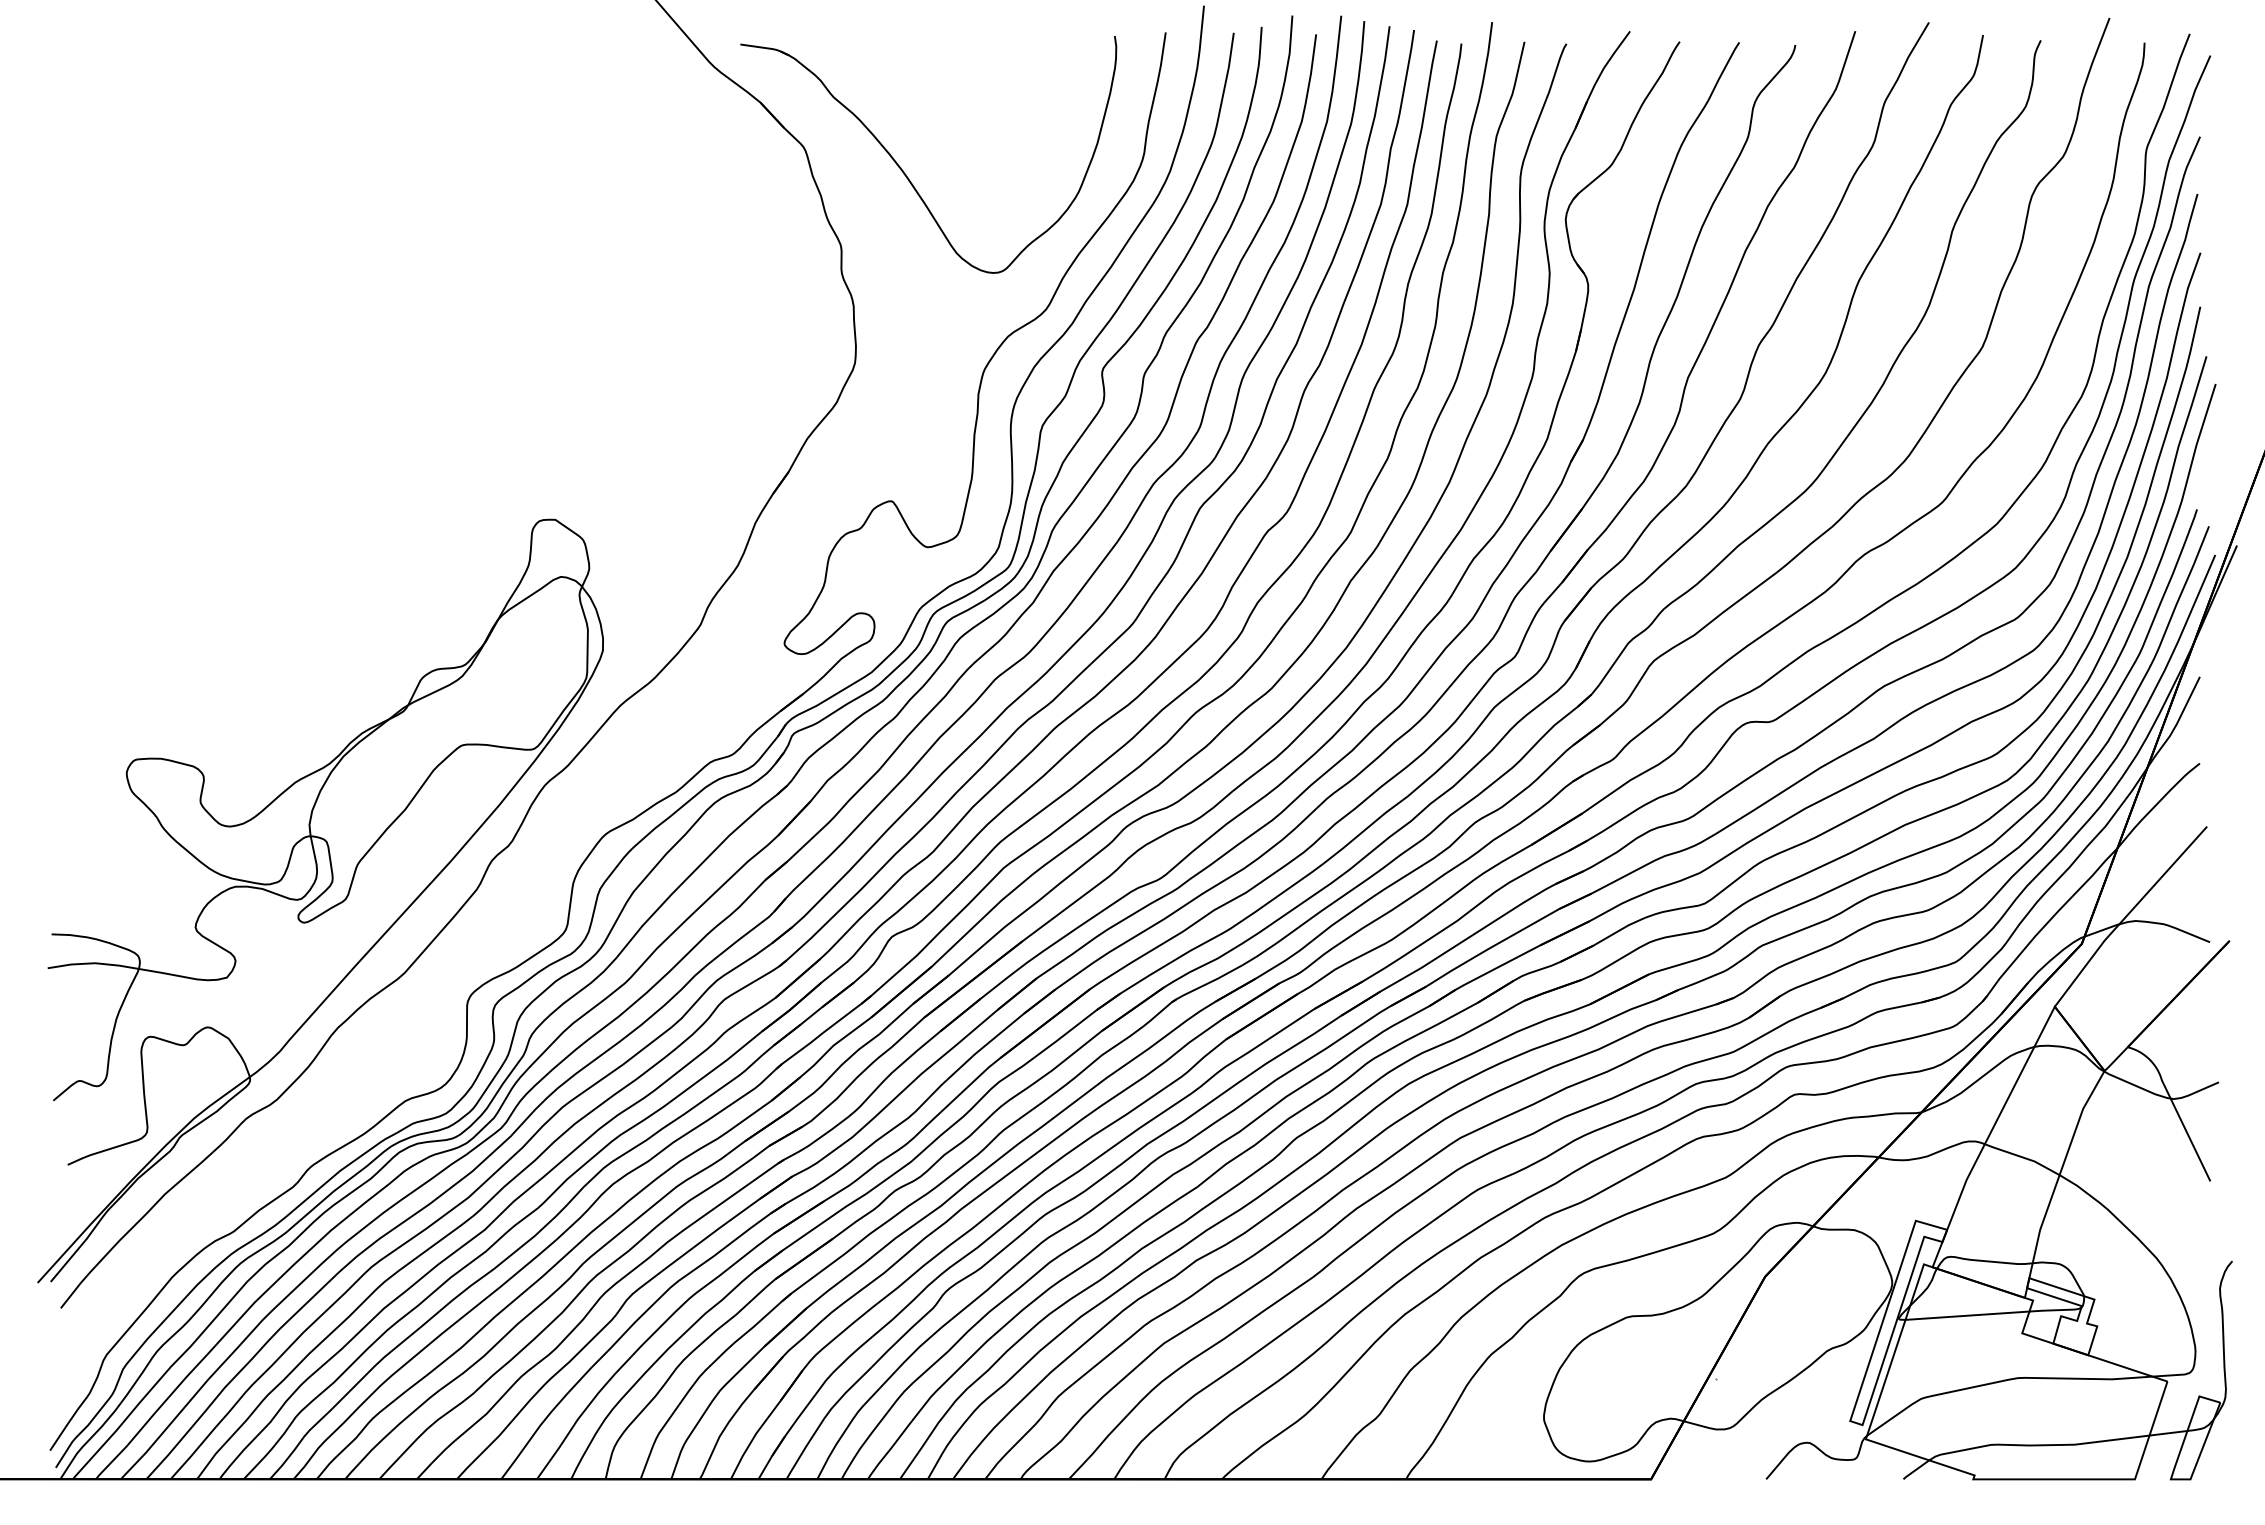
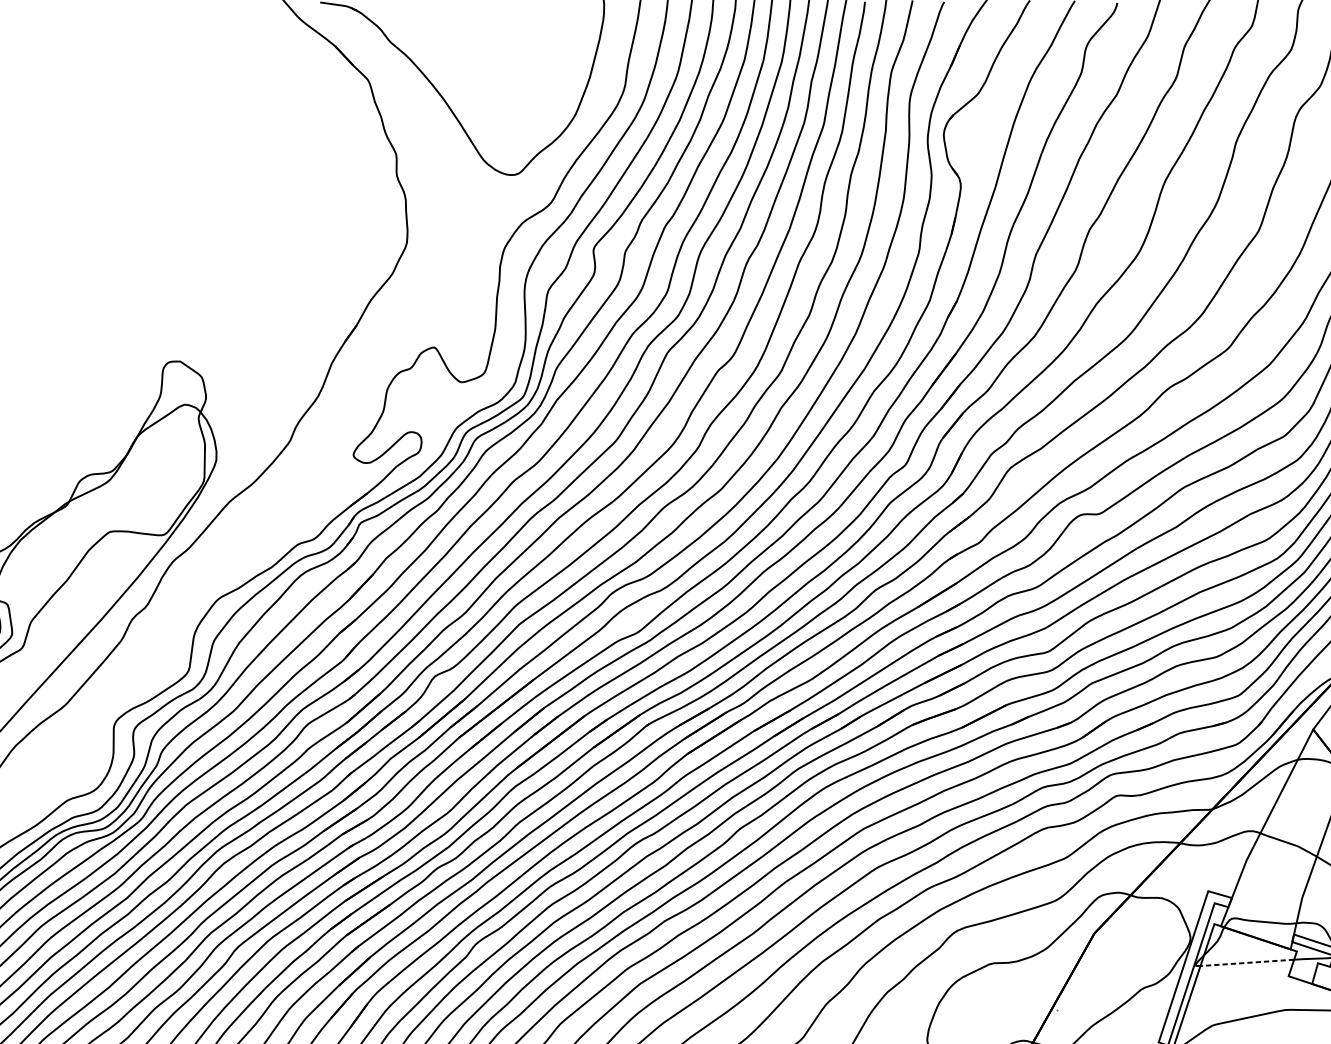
line: (1966, 1315) -> (1246, 962), solid -> dashed

